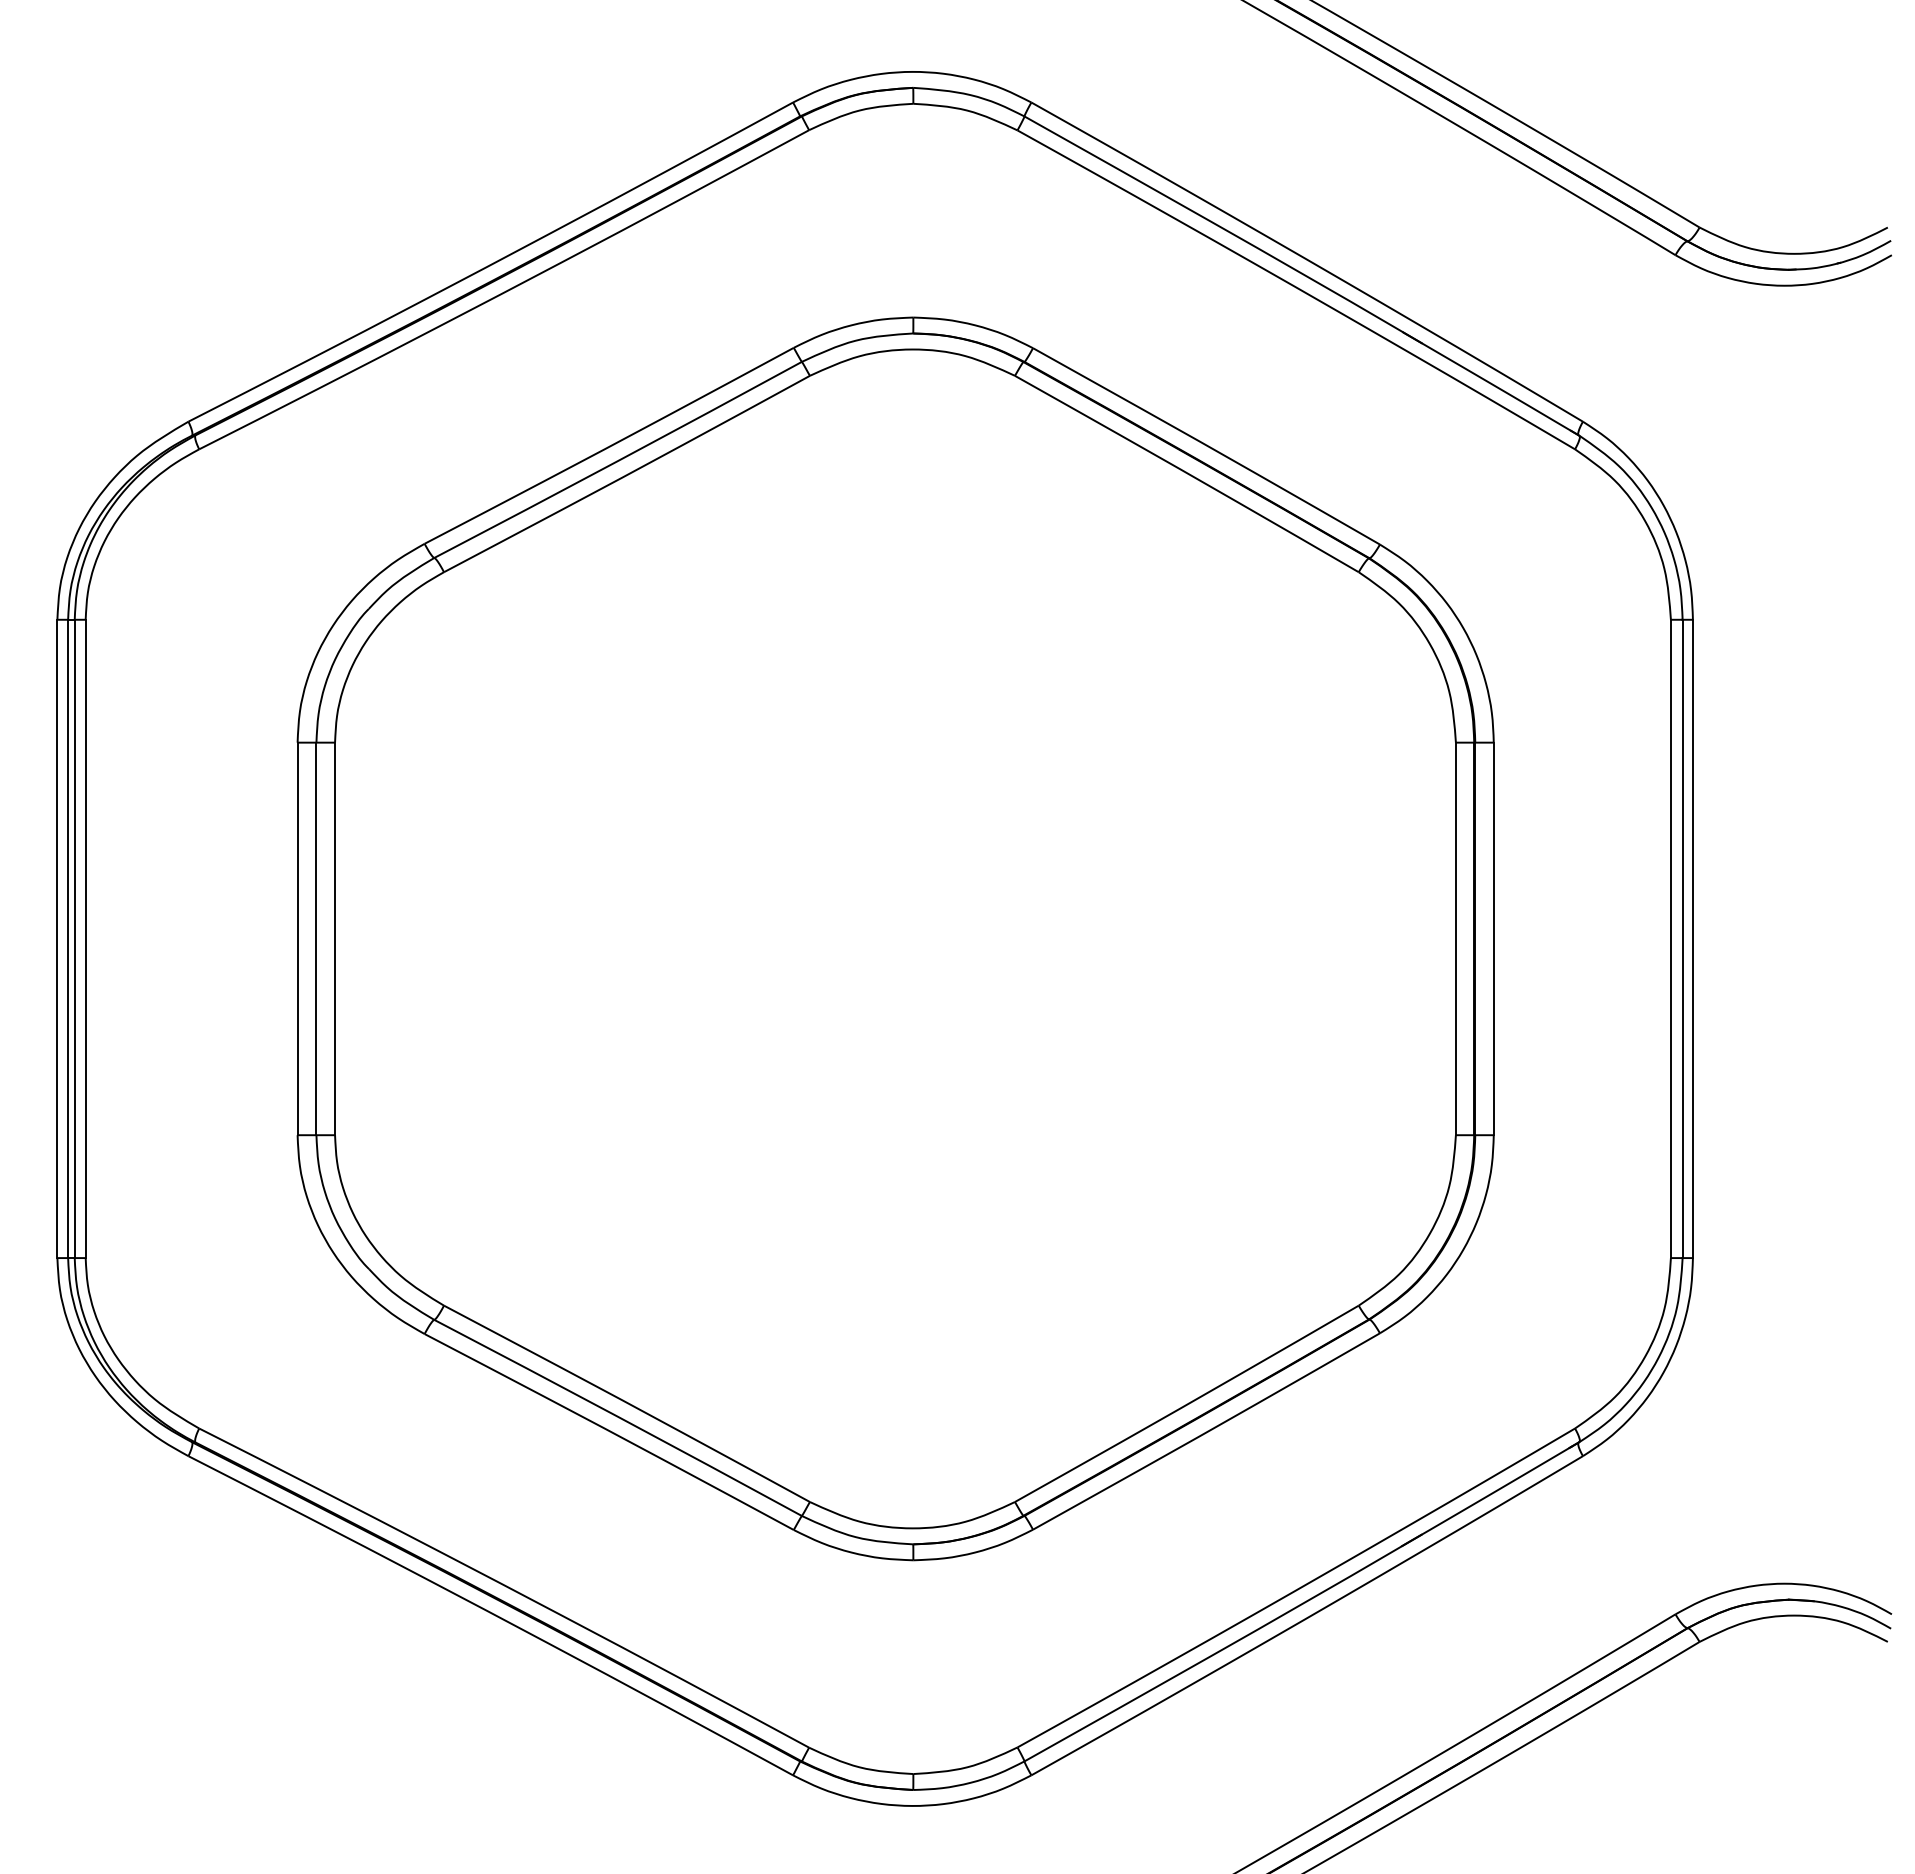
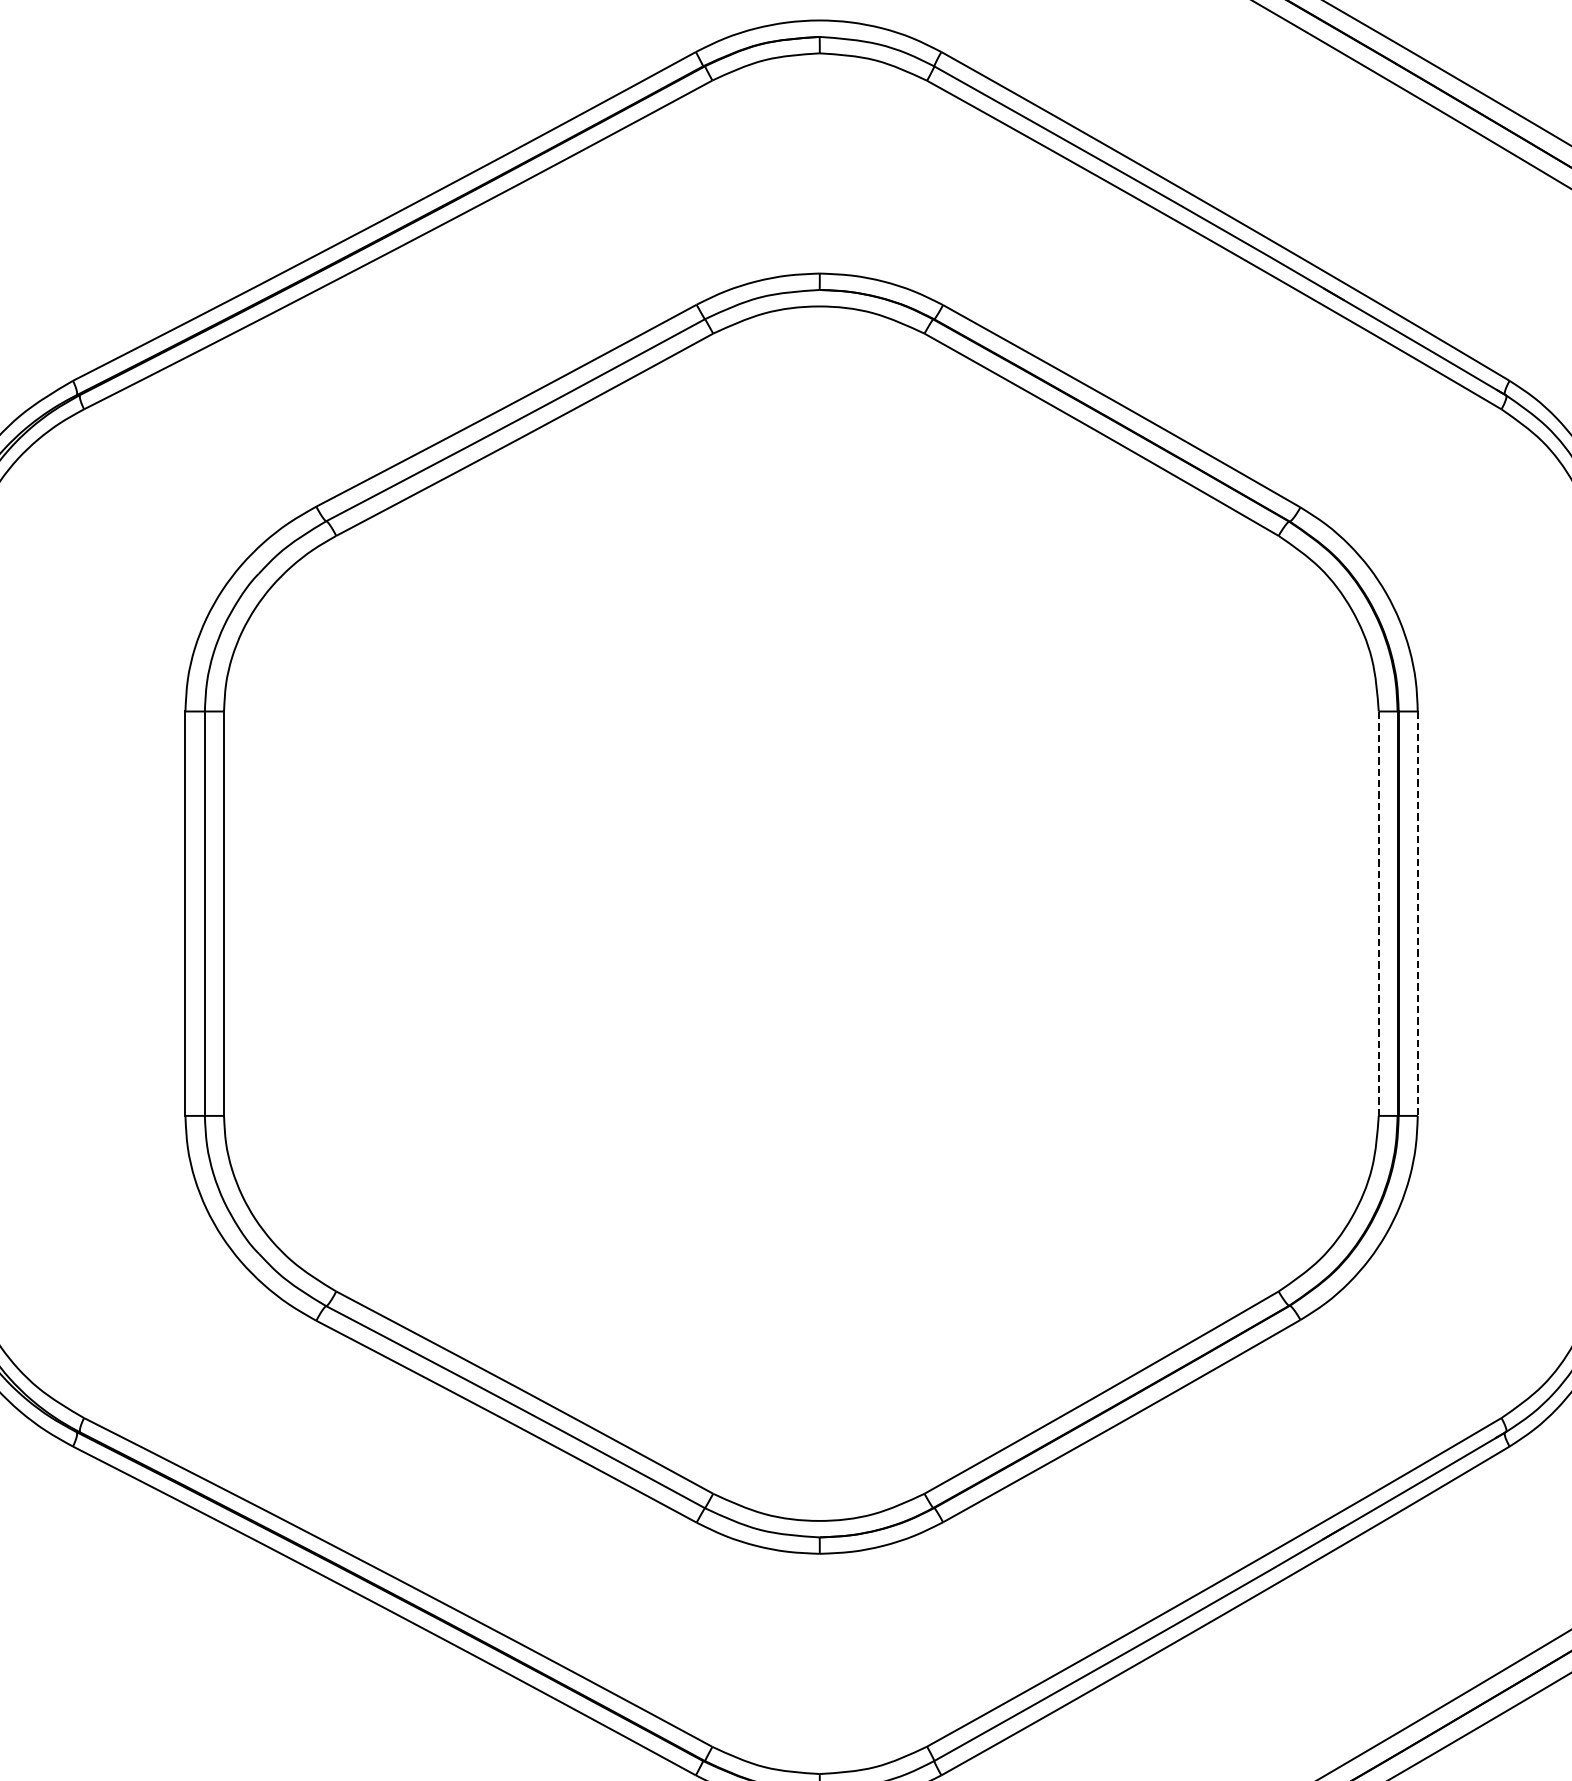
line: (1455, 938) -> (1378, 913), solid -> dashed
line: (1493, 939) -> (1417, 914), solid -> dashed

